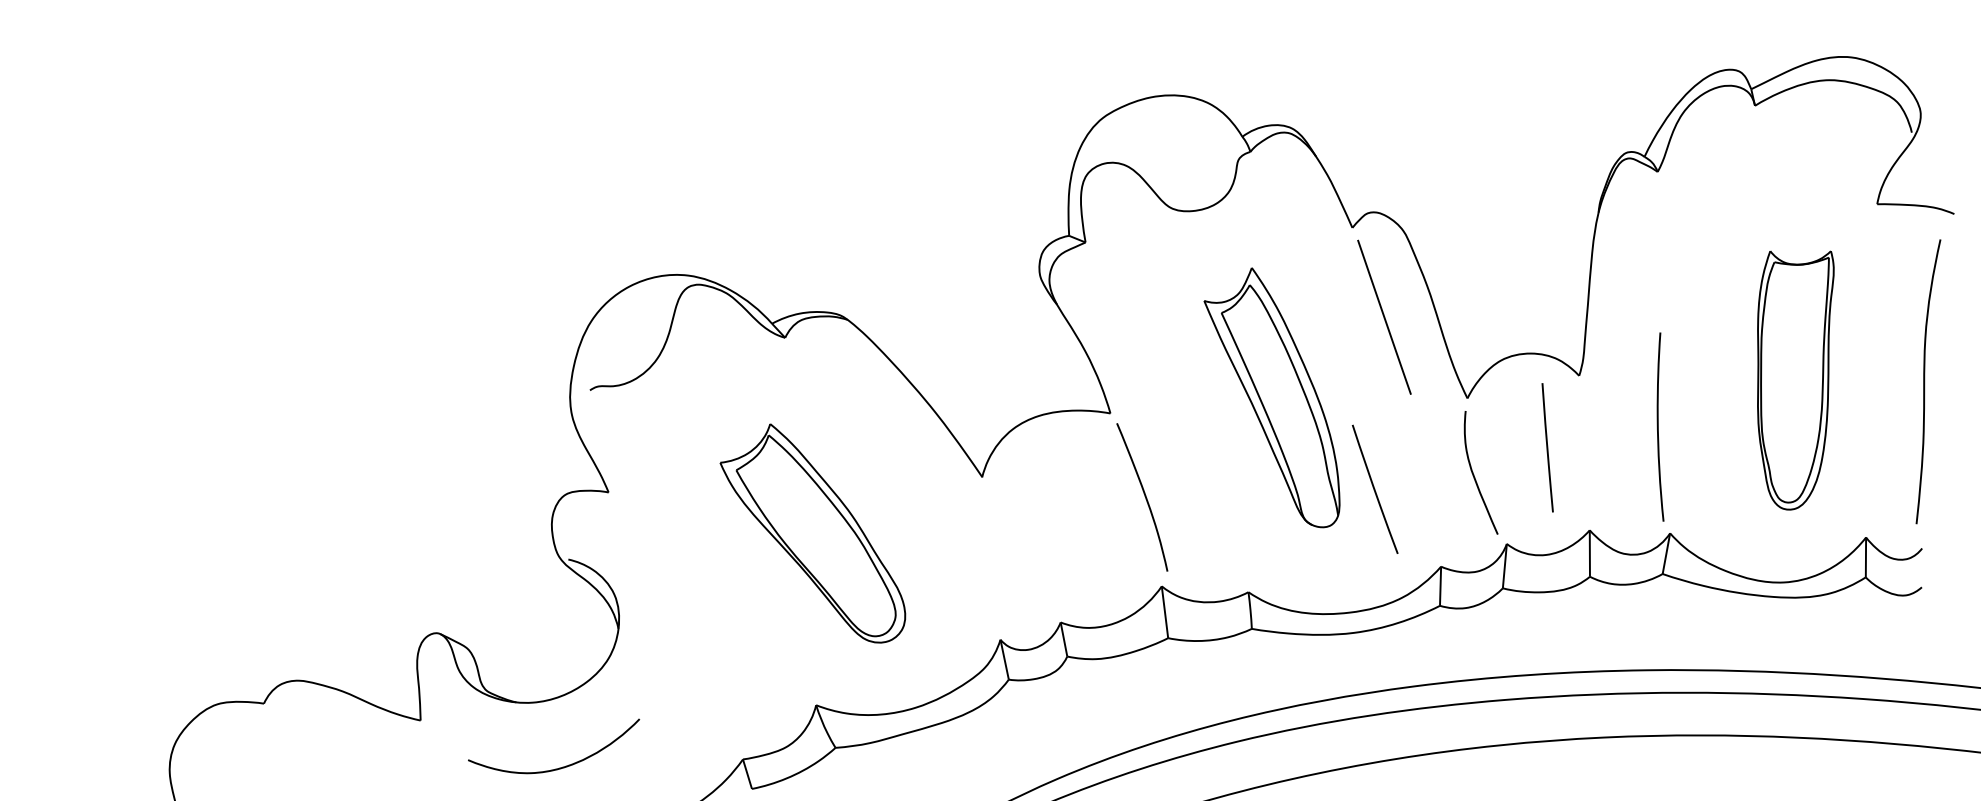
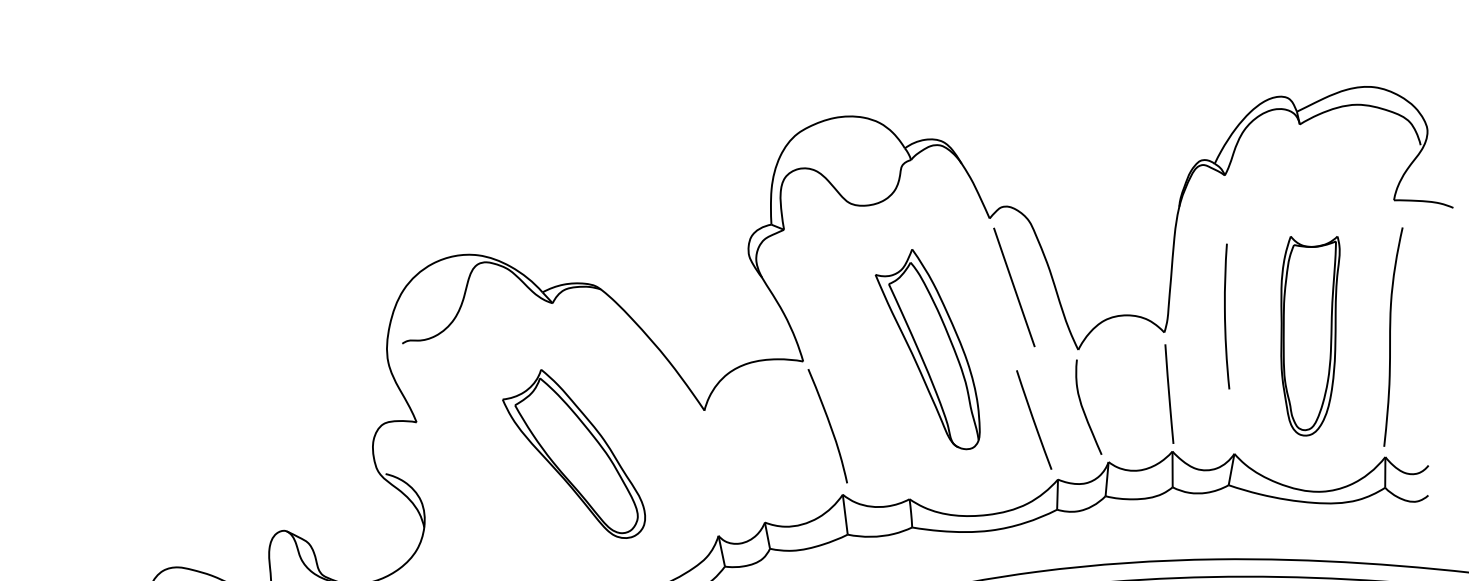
part: (1795, 380) -> (1310, 336), moved
curve: (1925, 381) -> (1391, 336), moved
curve: (1658, 426) -> (1225, 316), moved
line: (1547, 447) -> (1169, 393), moved
line: (1375, 488) -> (1034, 419), moved

